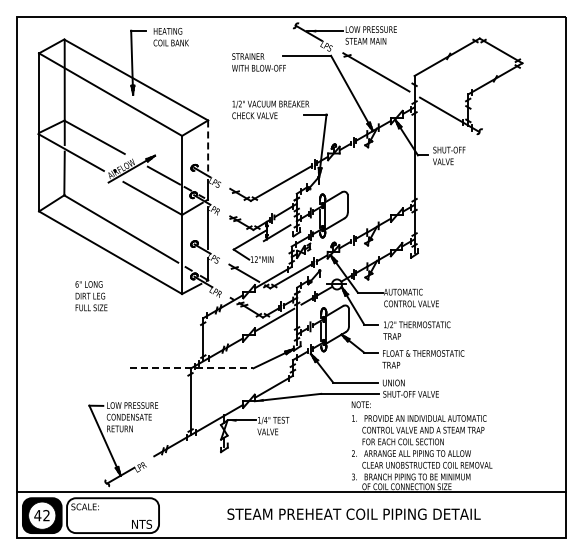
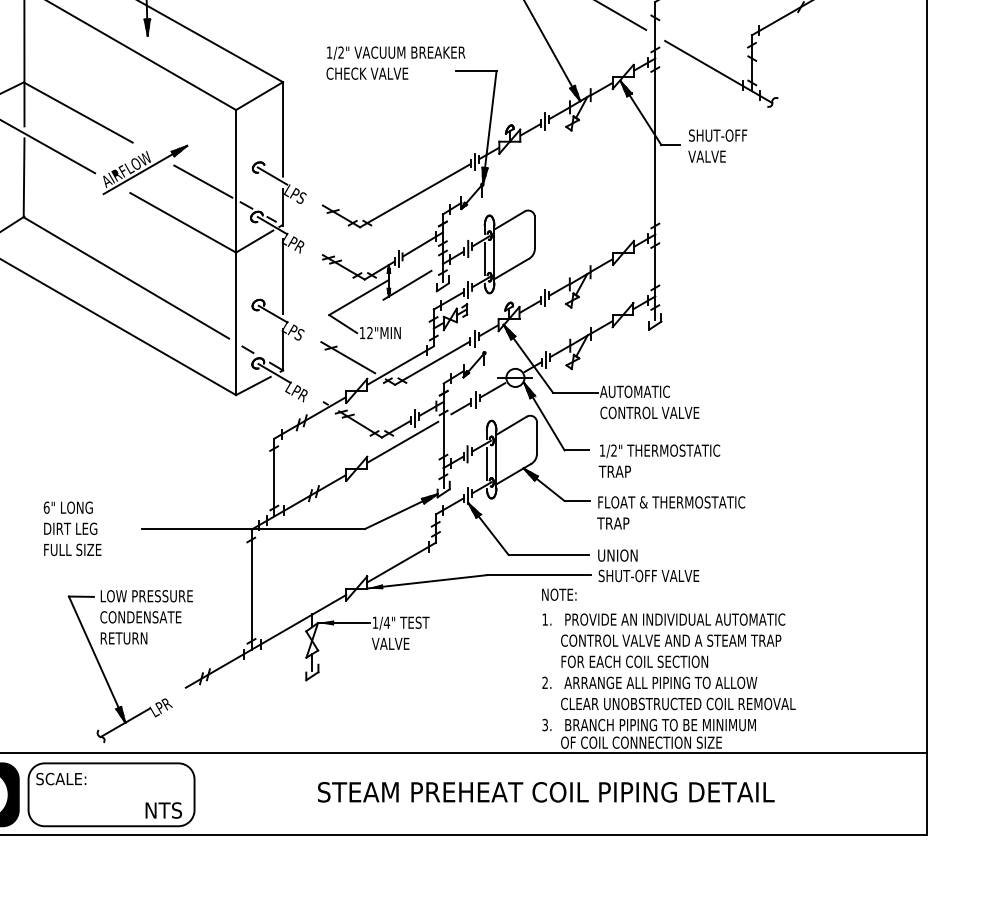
line: (208, 147) -> (283, 130), dashed -> solid
text: (91, 296) -> (72, 529), moved
line: (191, 368) -> (253, 529), dashed -> solid

